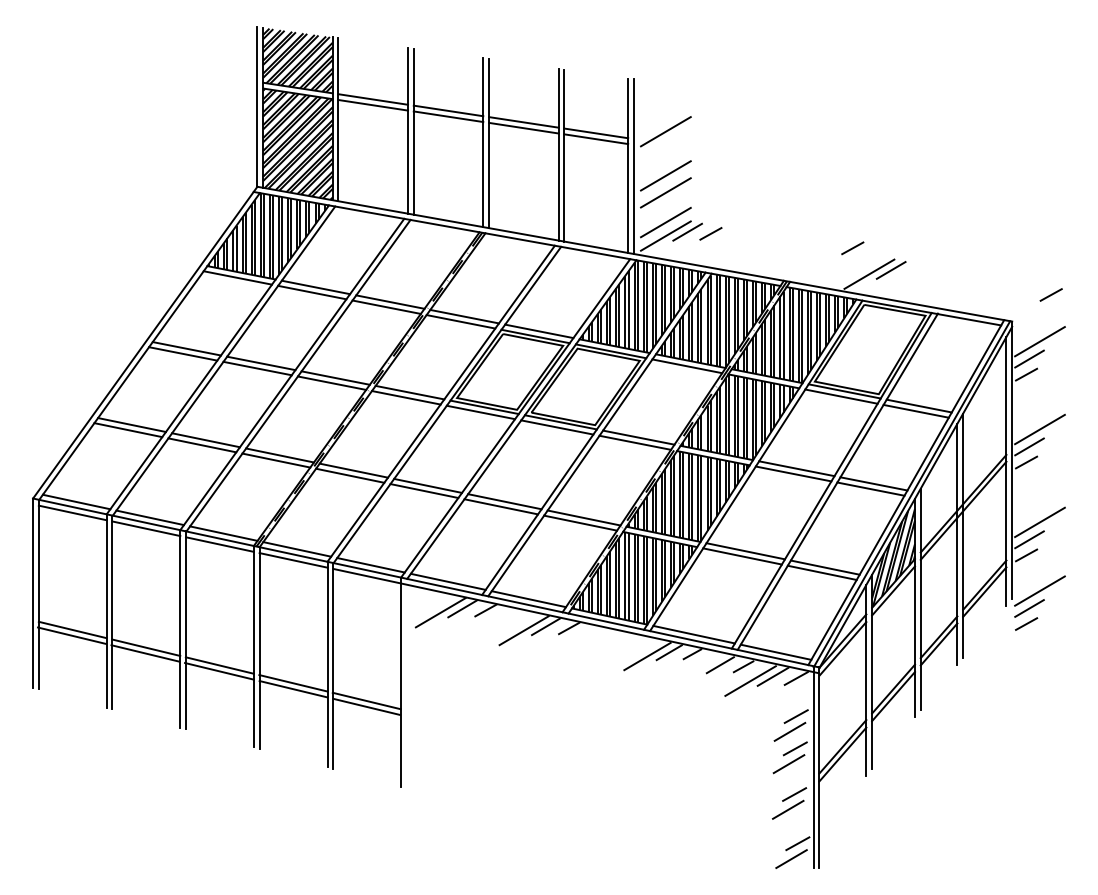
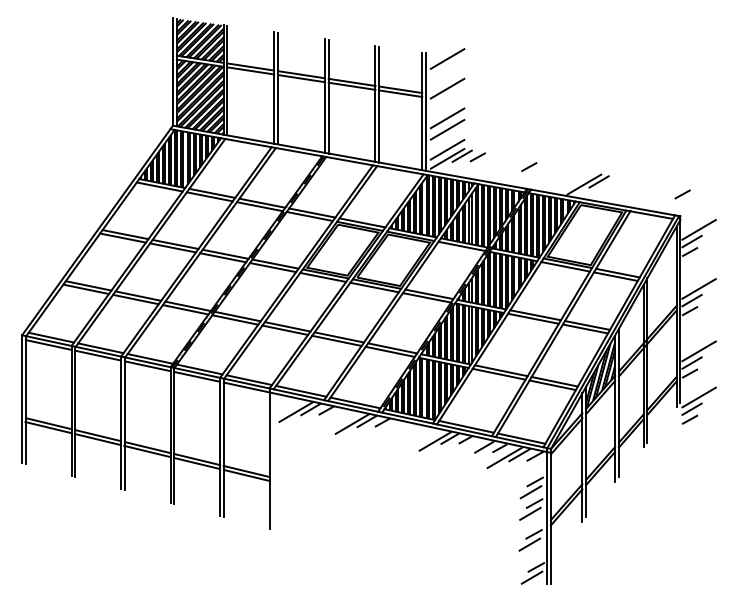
line: (665, 86) -> (447, 58), added
line: (853, 247) -> (529, 166), moved
line: (1050, 295) -> (682, 194), moved

